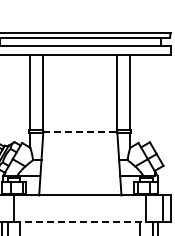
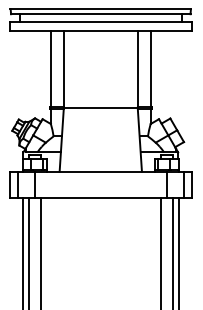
line: (80, 131) -> (100, 107), dashed -> solid
line: (81, 221) -> (101, 197), dashed -> solid

